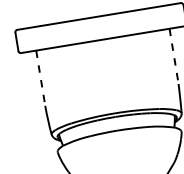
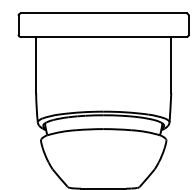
line: (174, 55) -> (171, 64), dashed -> solid
line: (41, 77) -> (36, 64), dashed -> solid

